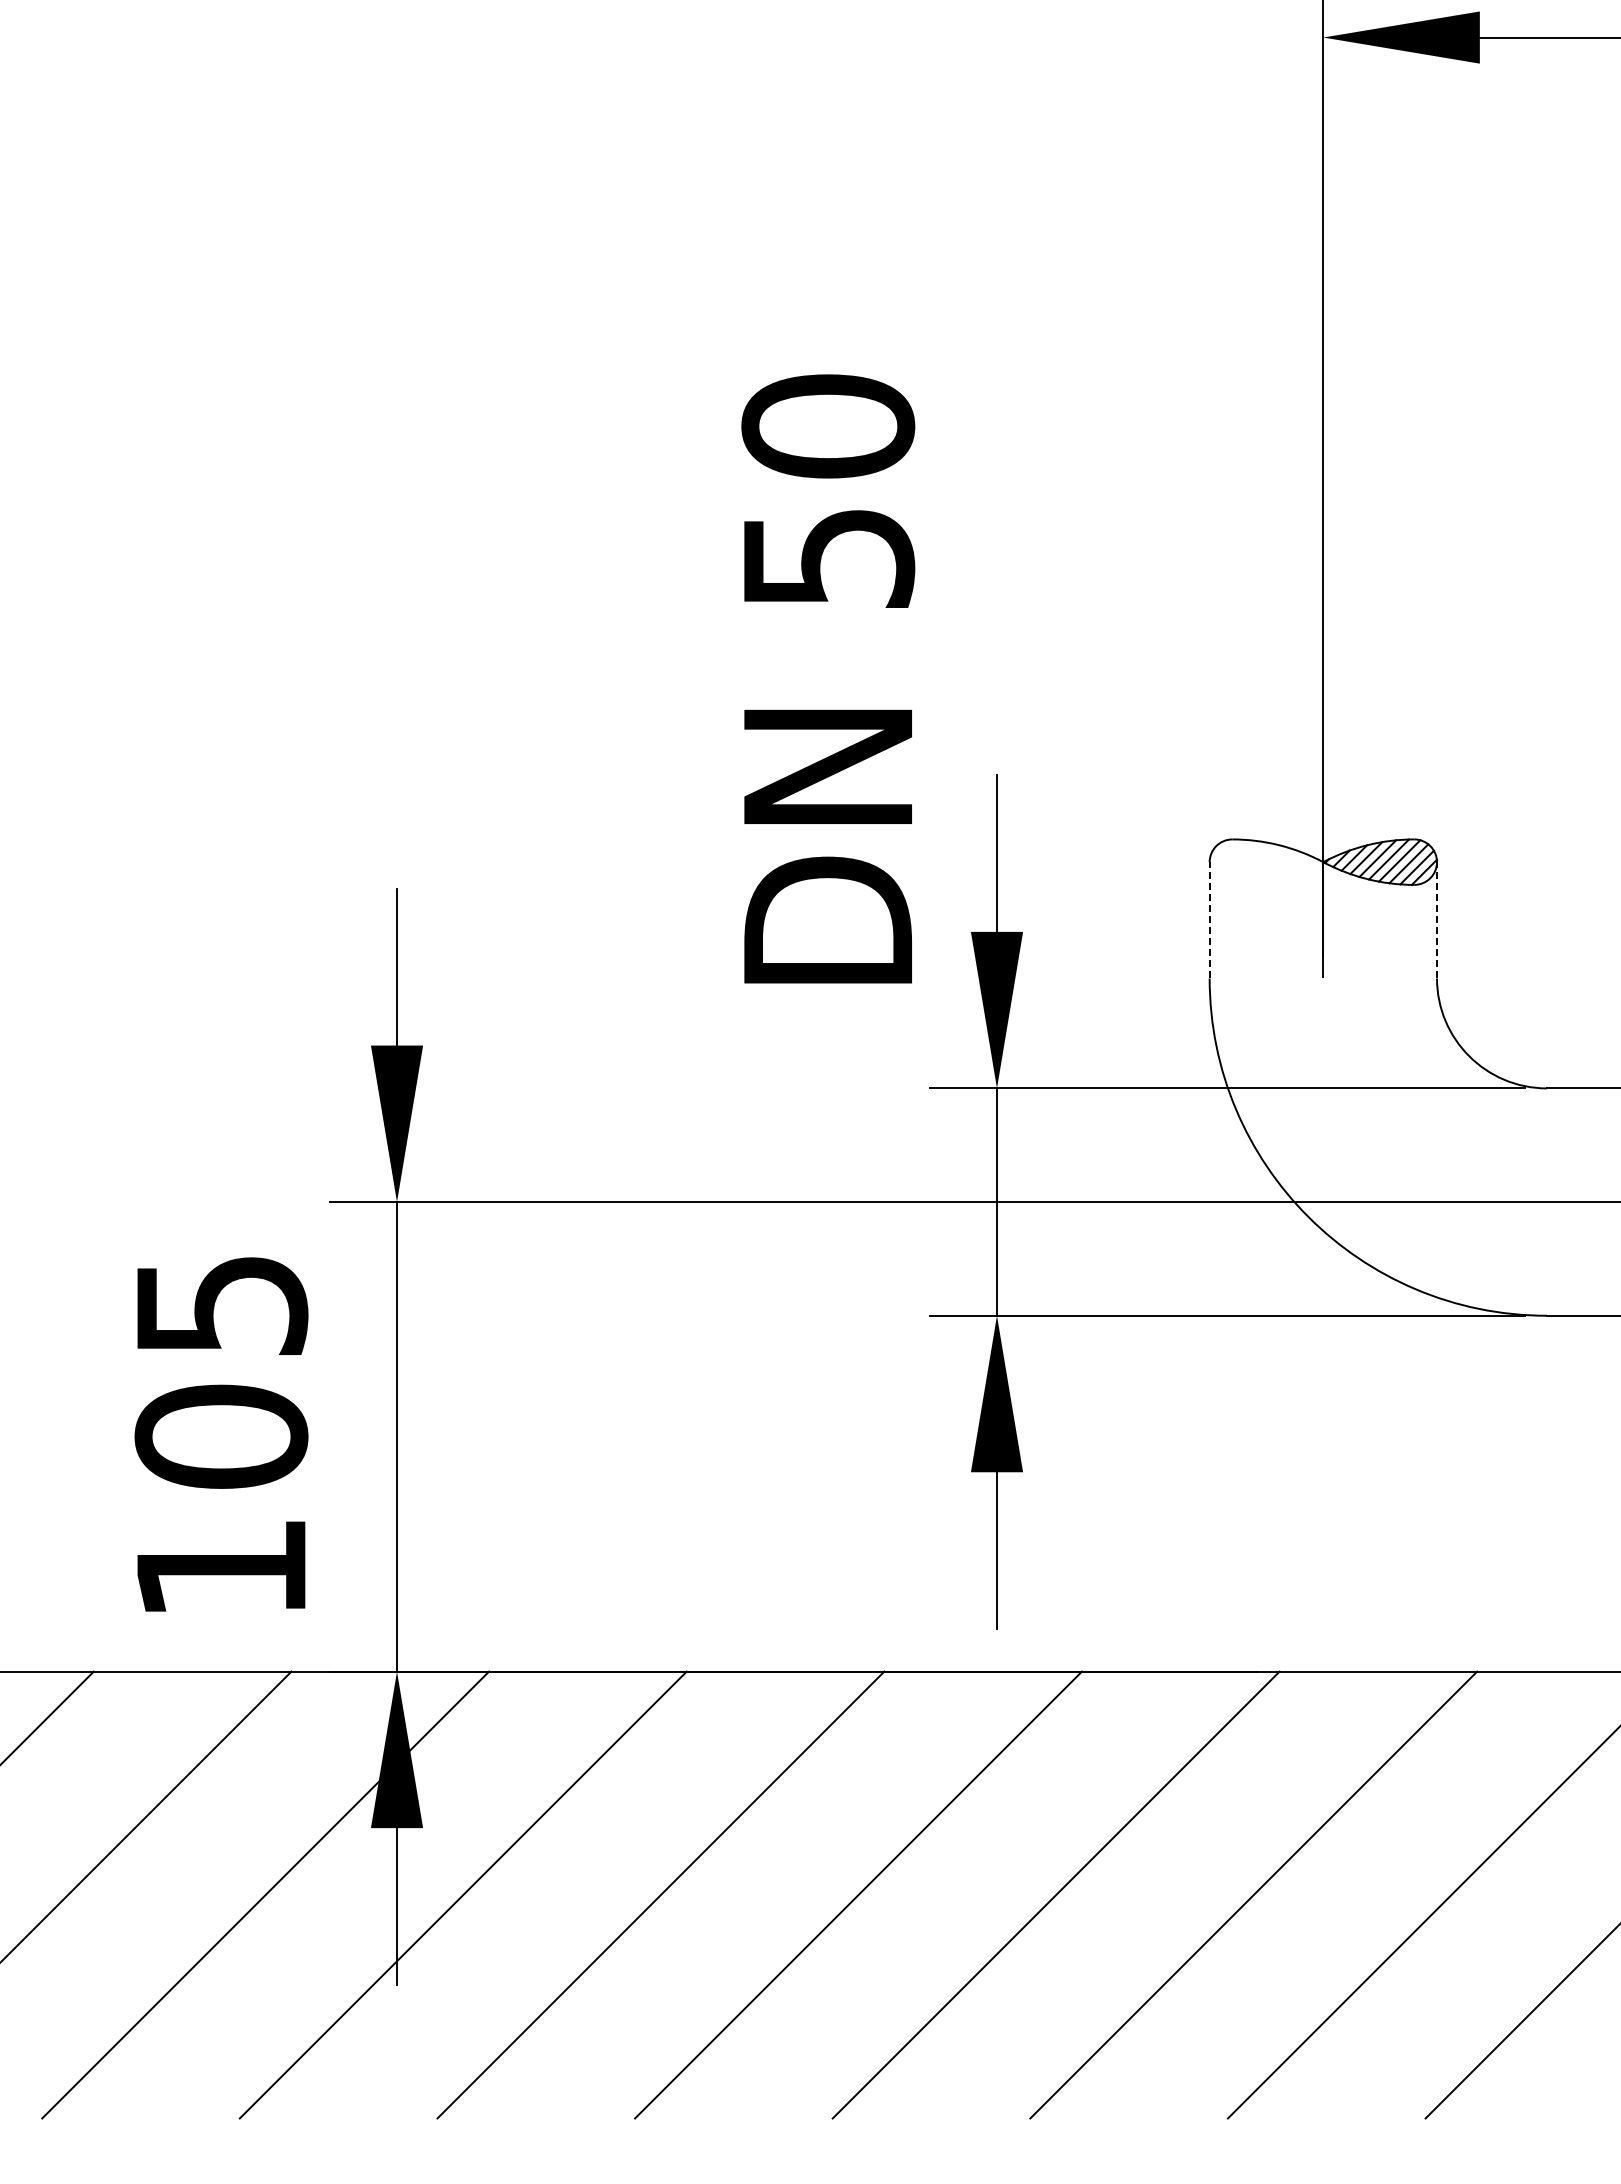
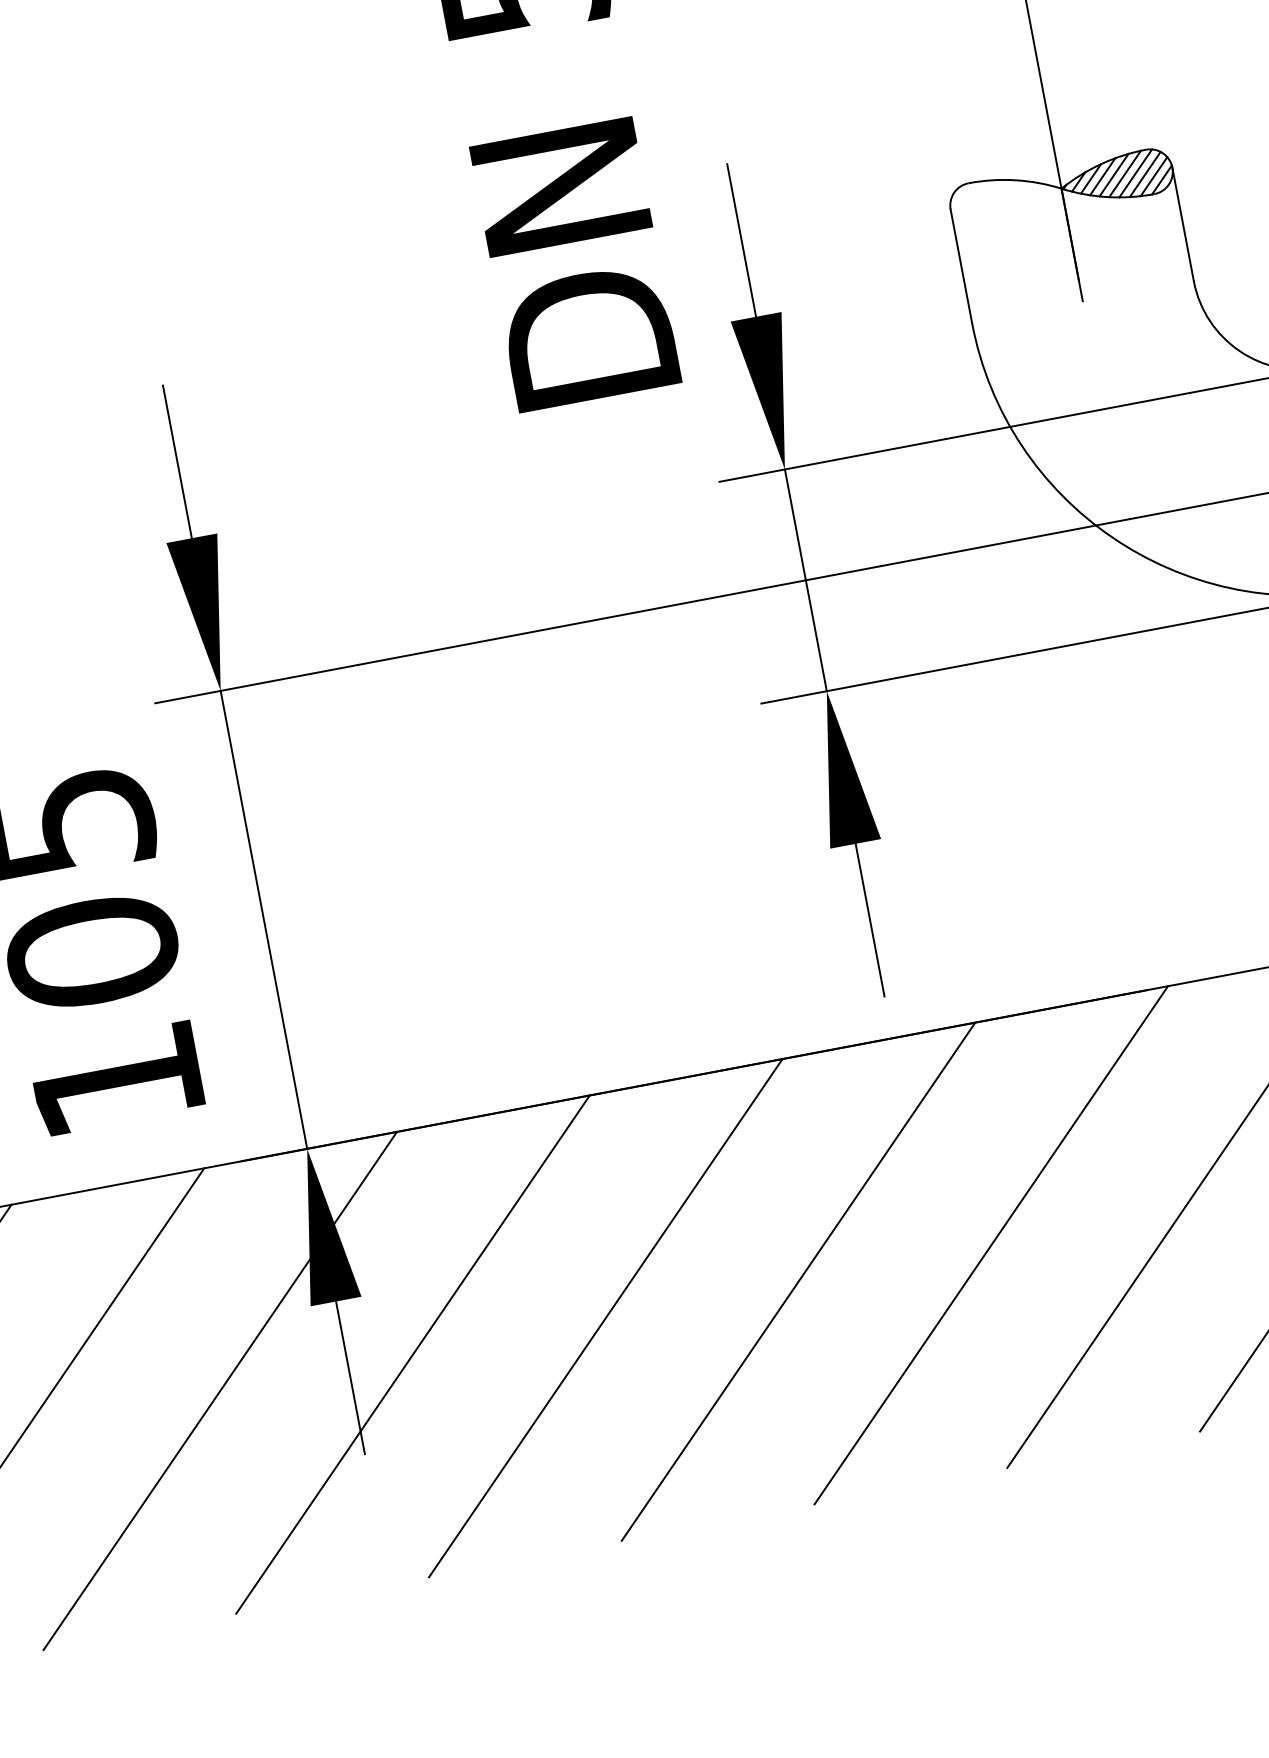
line: (1209, 919) -> (961, 265), dashed -> solid
line: (1437, 919) -> (1183, 223), dashed -> solid

